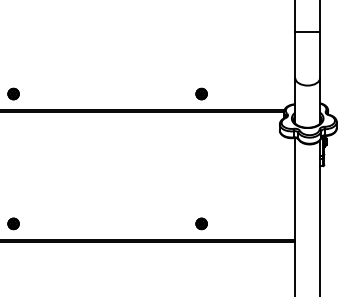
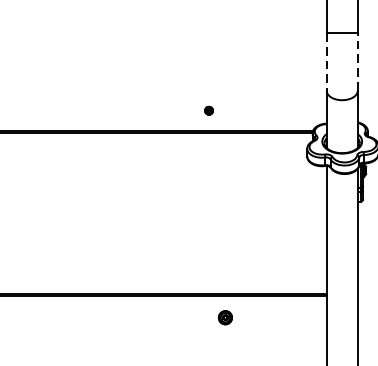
line: (320, 54) -> (358, 61), solid -> dashed
line: (295, 55) -> (326, 62), solid -> dashed
part: (201, 93) -> (208, 110), size x0.6
part: (201, 223) -> (225, 317), moved

